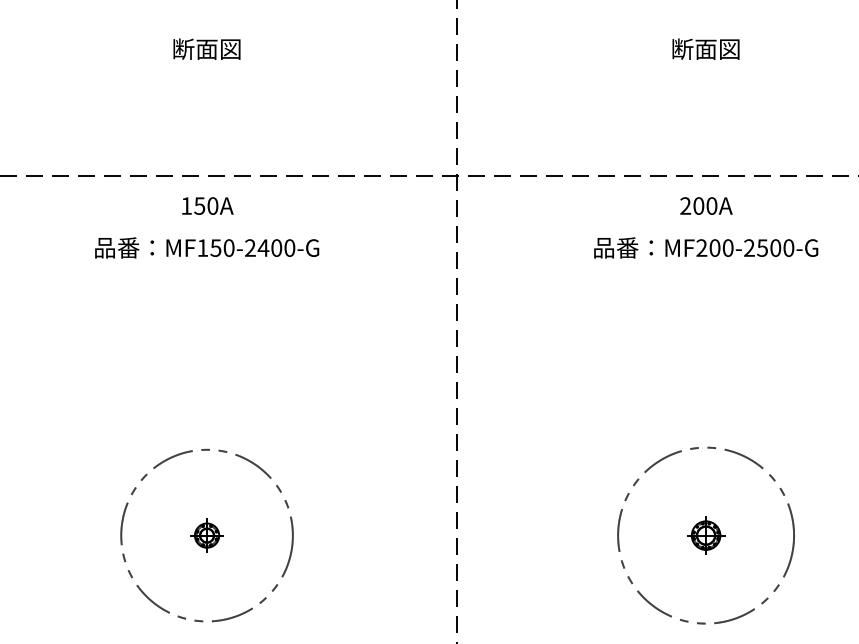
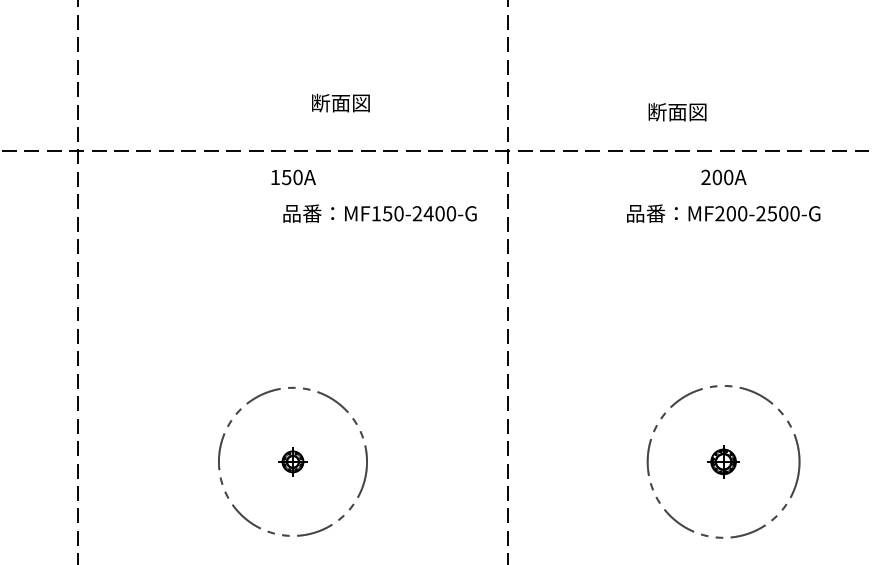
text: (206, 48) -> (340, 102), moved
text: (705, 48) -> (677, 111), moved
text: (206, 247) -> (379, 213), moved

